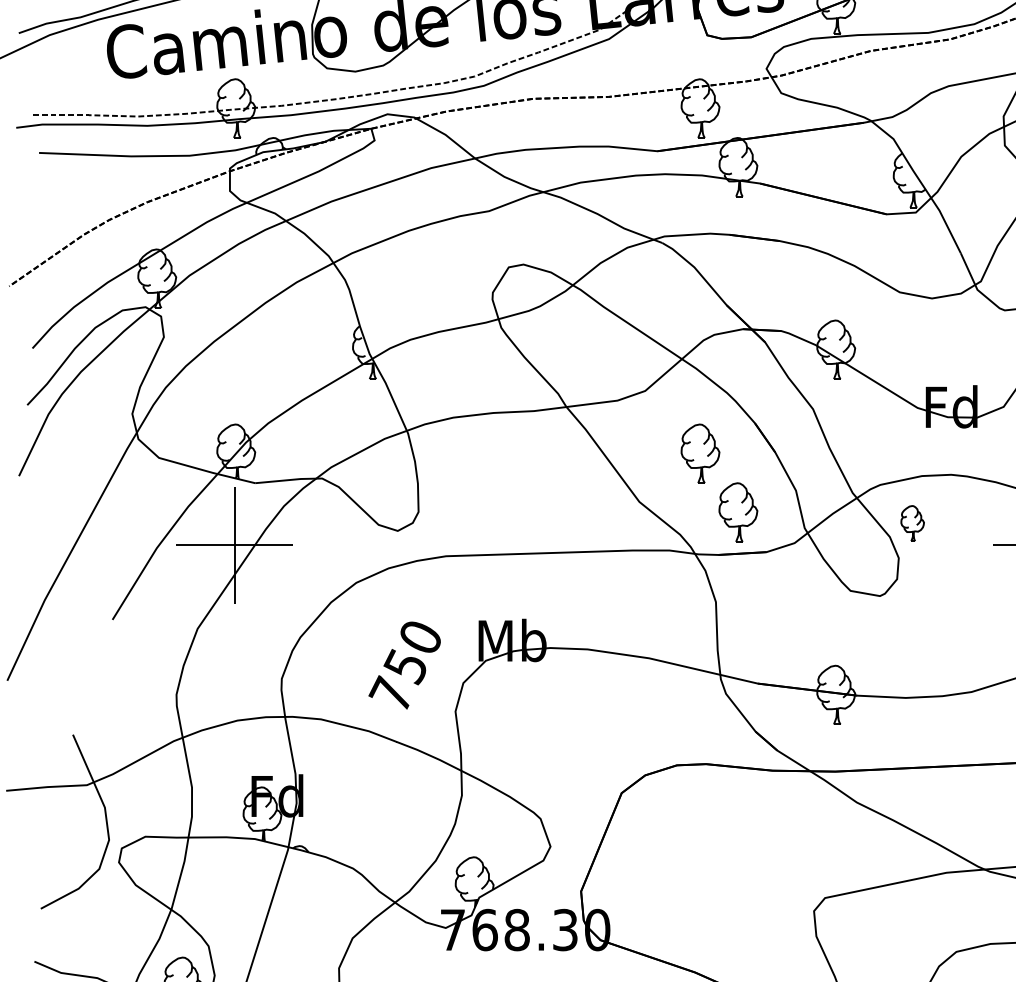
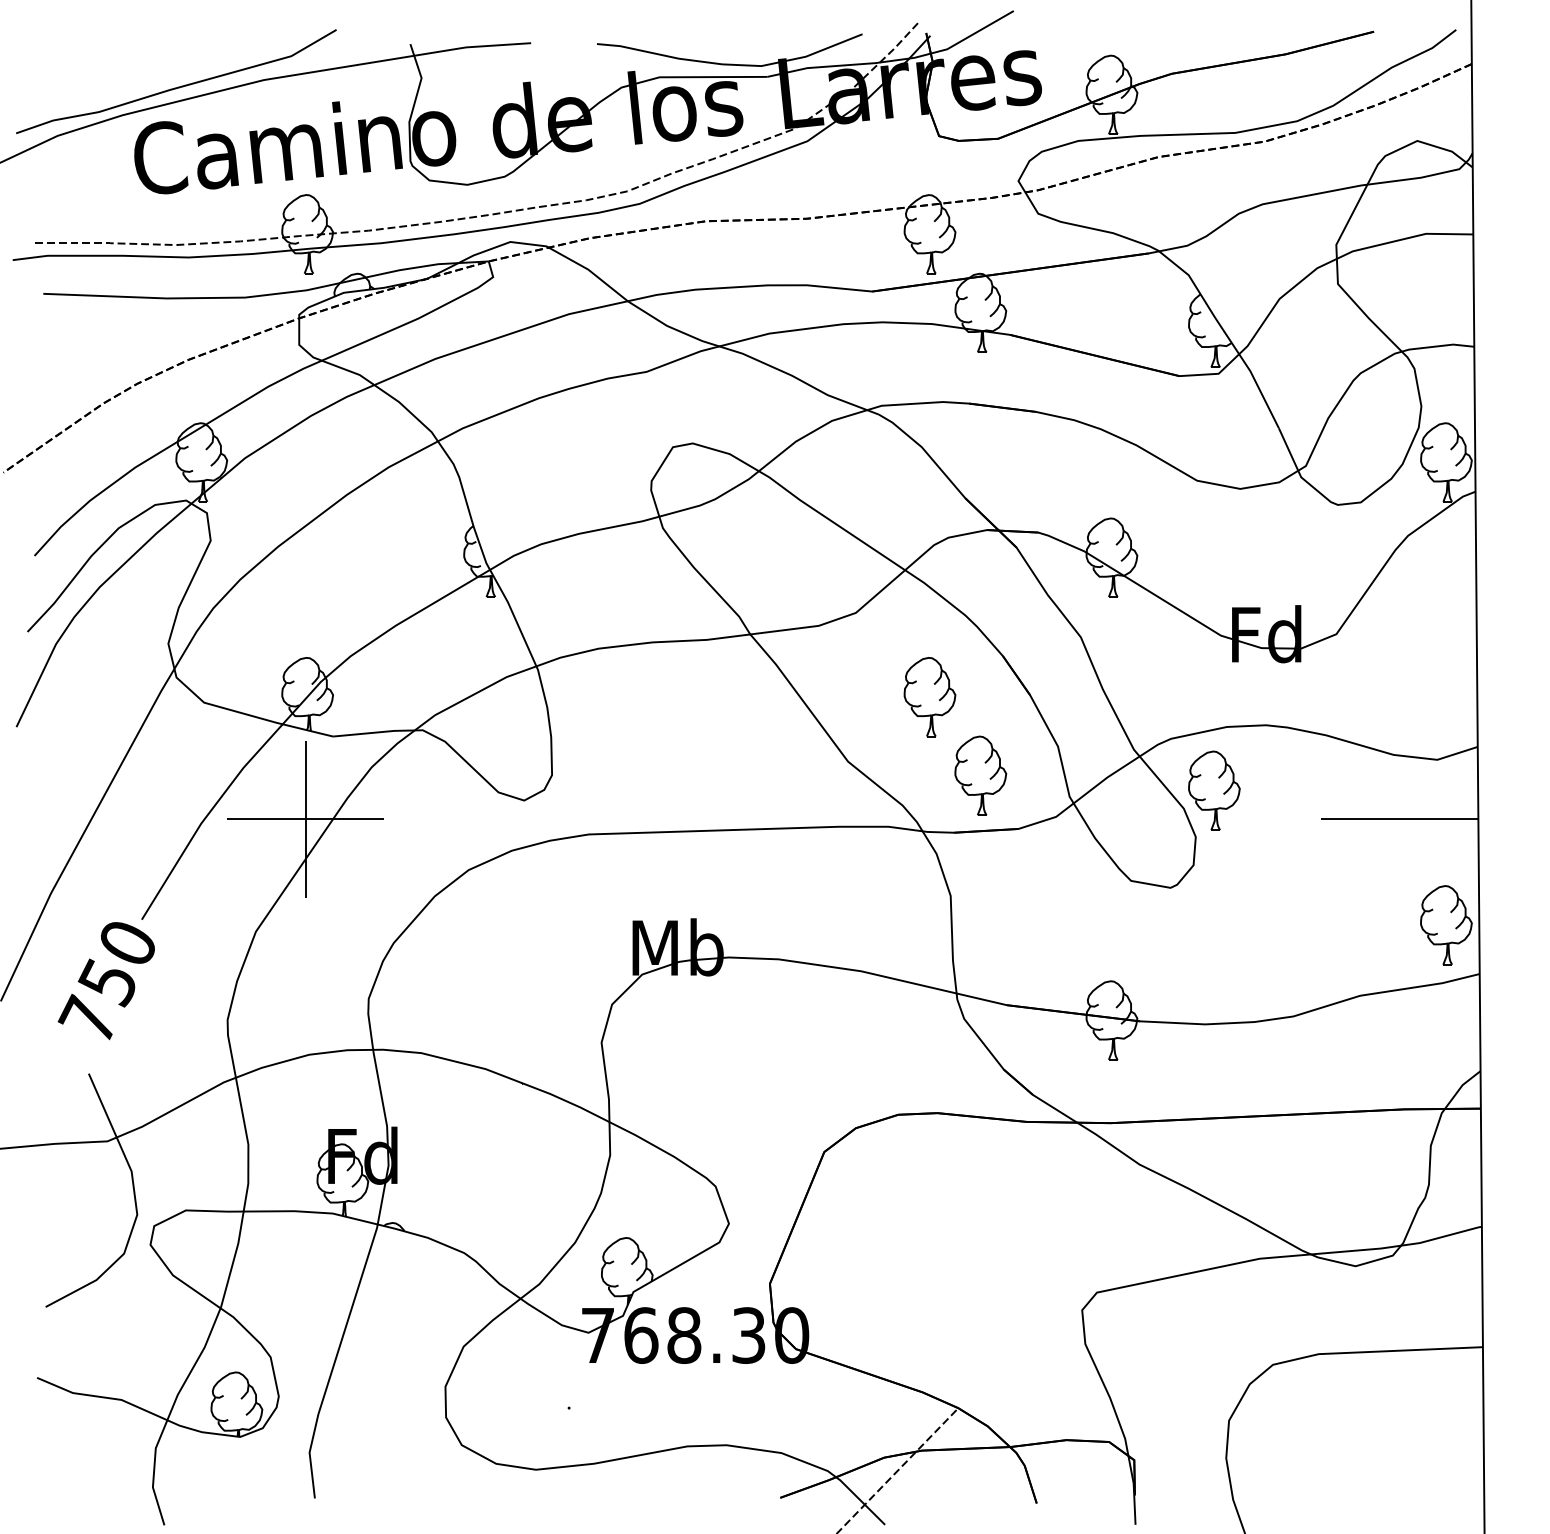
part: (912, 523) -> (1214, 790), size x1.67
text: (403, 665) -> (105, 981), moved

